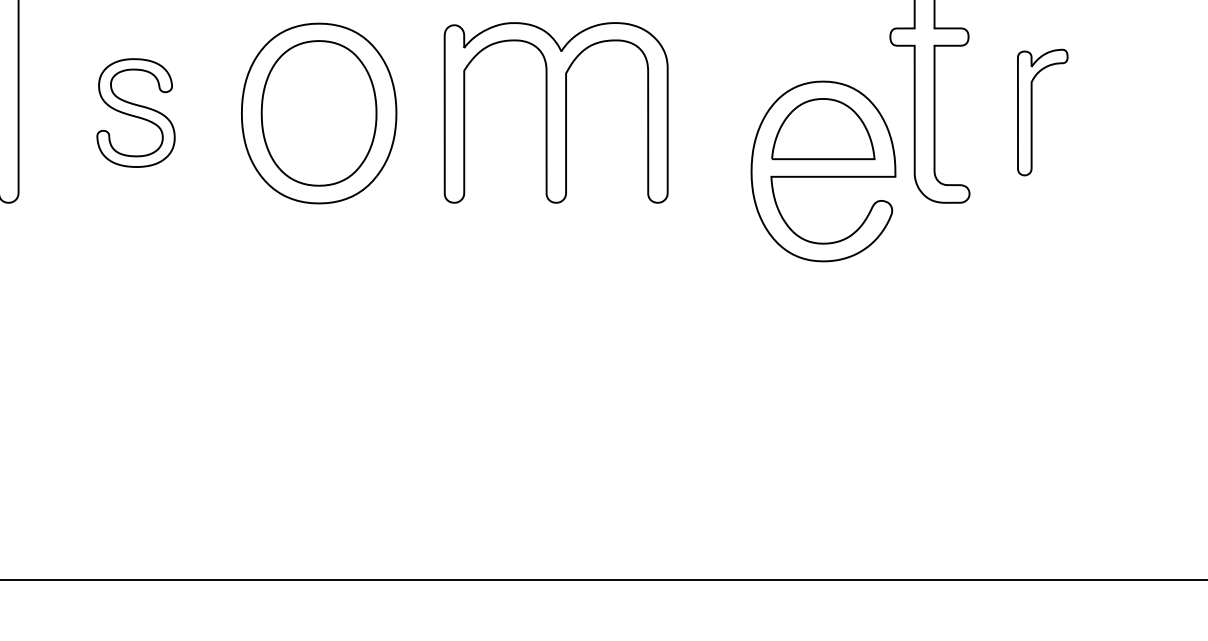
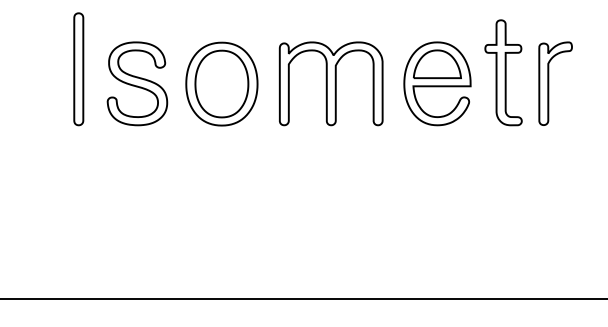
part: (136, 112) -> (137, 83), size x1.67
part: (1042, 112) -> (555, 83), size x1.43
part: (823, 170) -> (437, 83), moved

